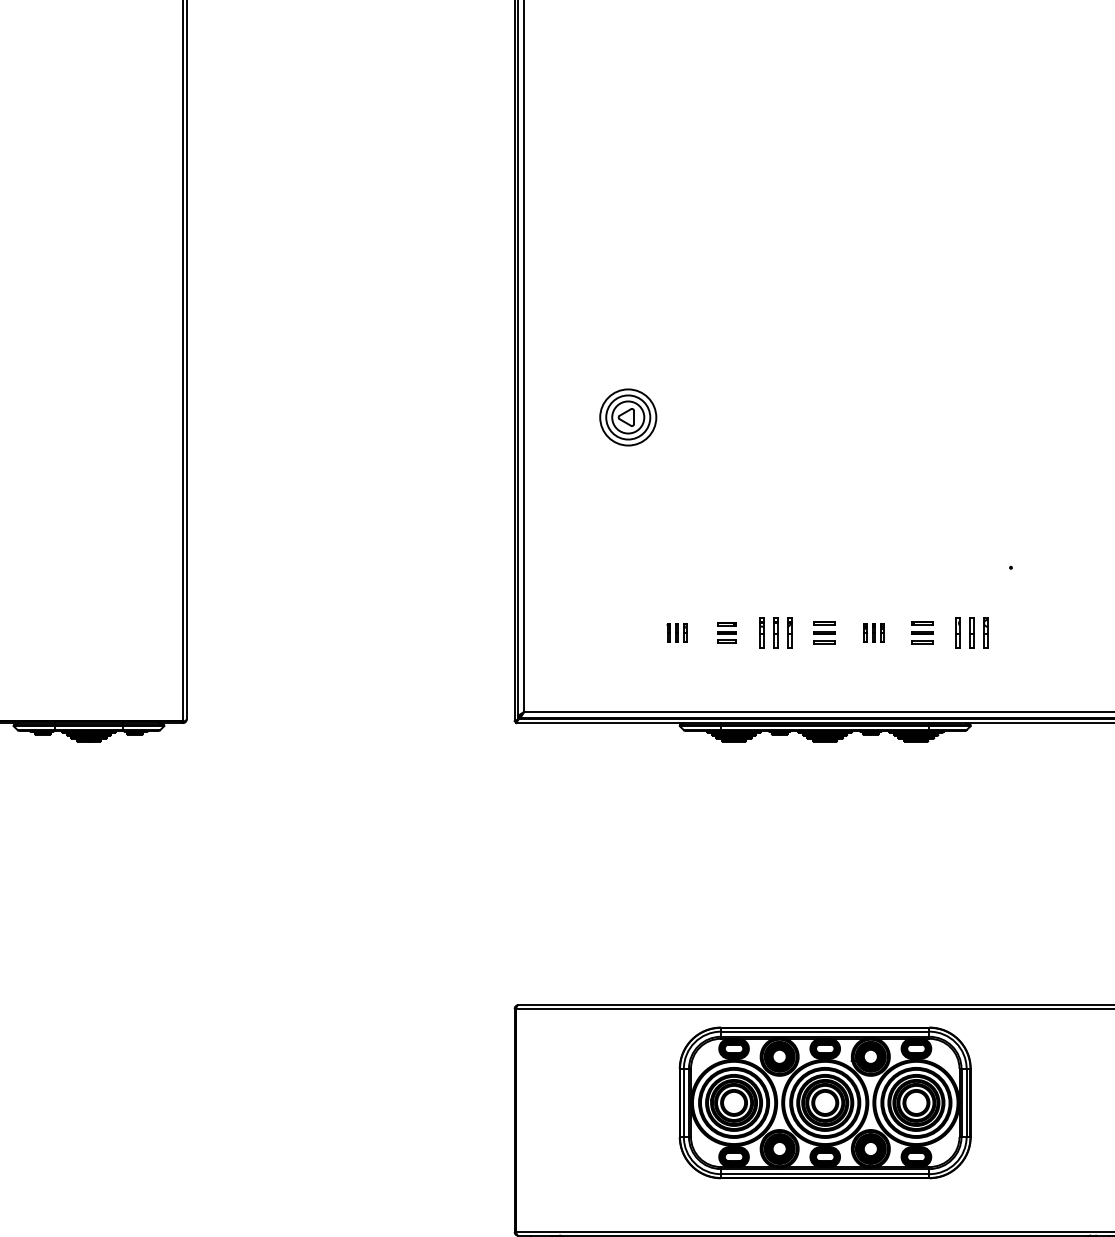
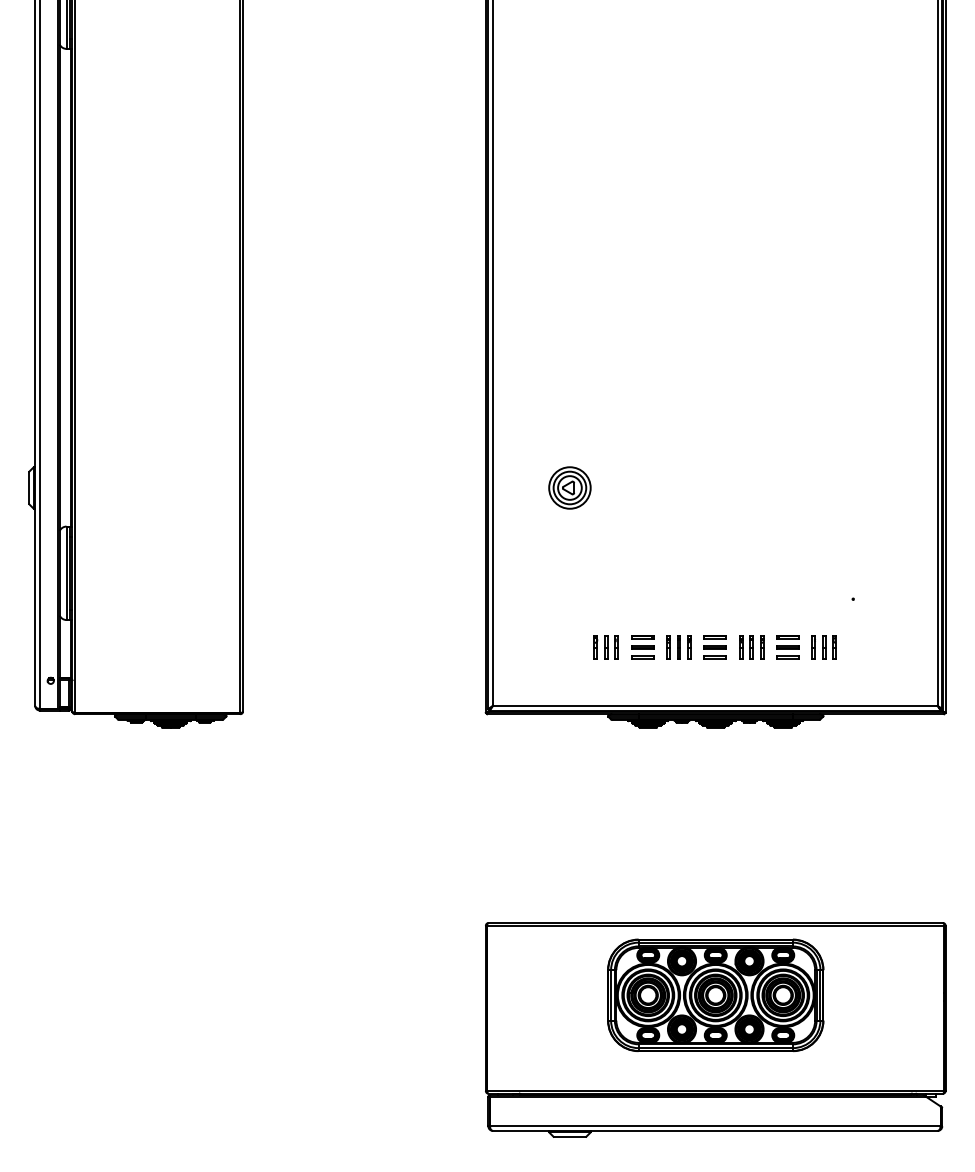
part: (676, 632) -> (605, 647), size x1.67
part: (726, 632) -> (642, 647), size x1.67
part: (823, 632) -> (714, 647), size x1.43
part: (873, 632) -> (751, 647), size x1.67
part: (922, 632) -> (787, 647), size x1.43

